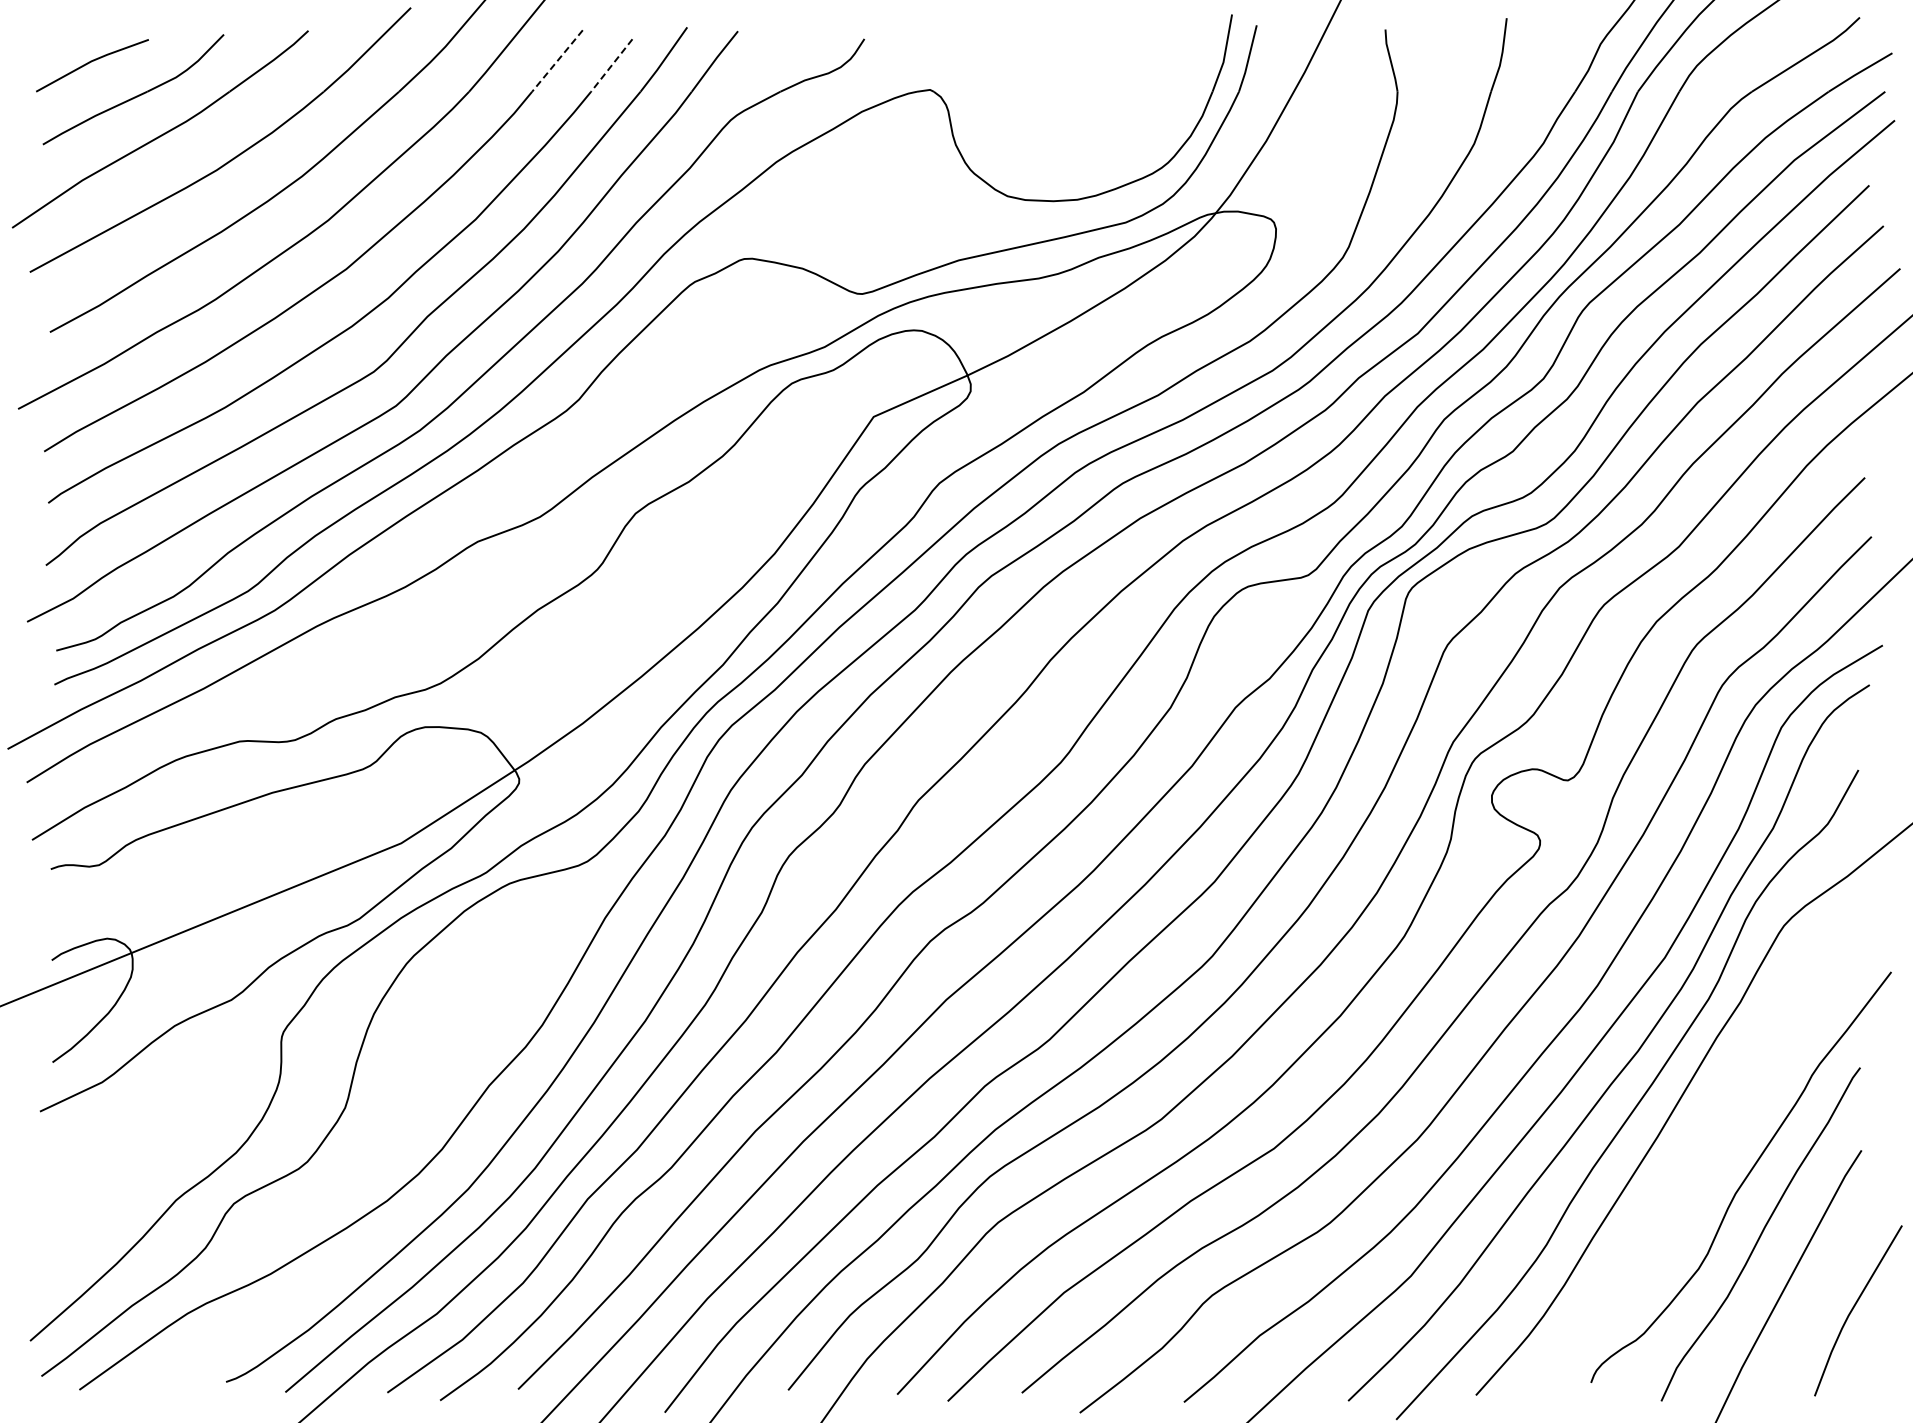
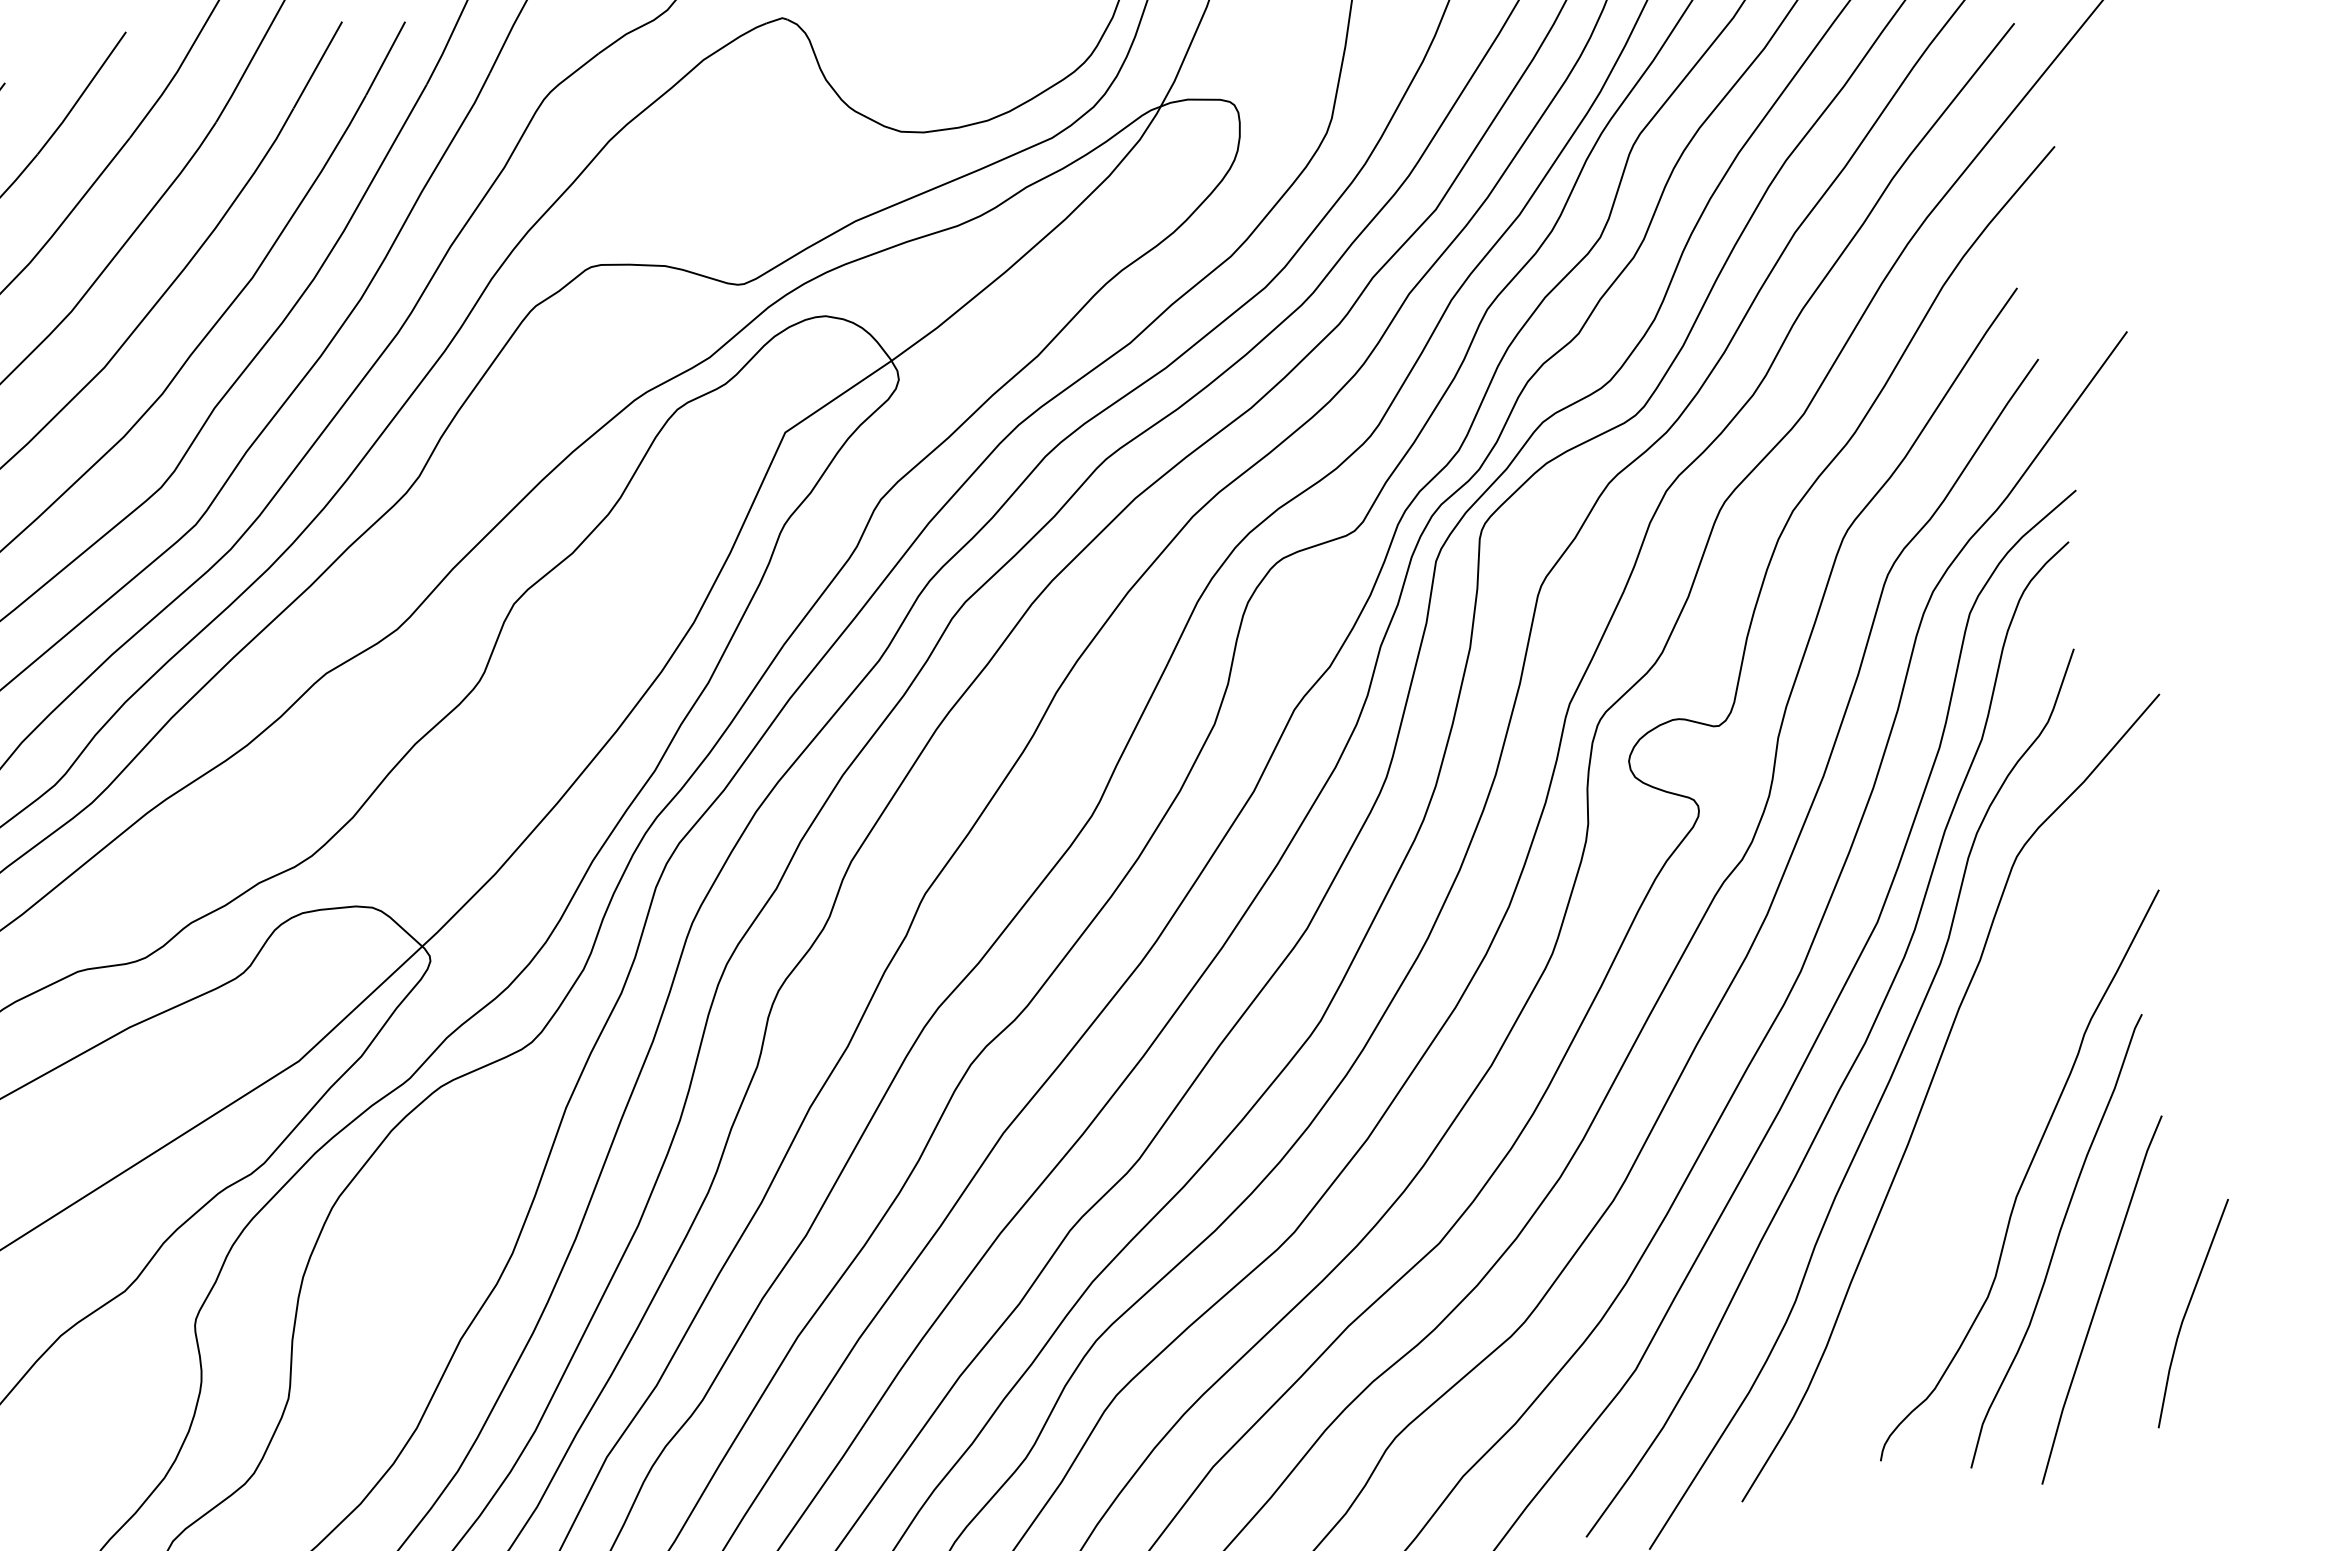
line: (557, 61) -> (318, 65), dashed -> solid
line: (611, 65) -> (385, 58), dashed -> solid

